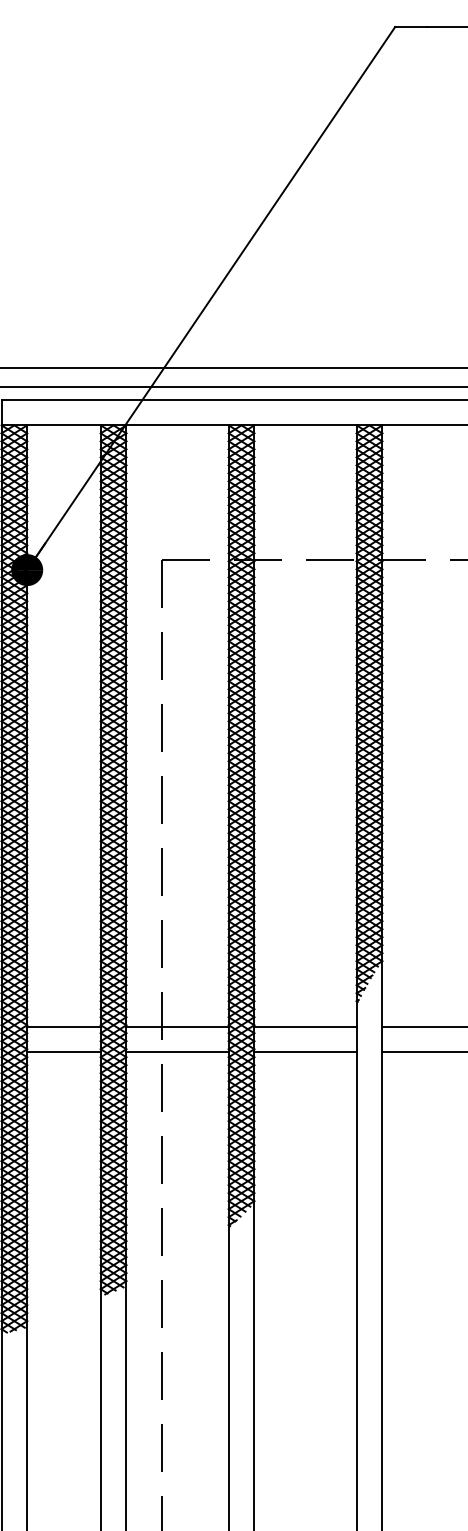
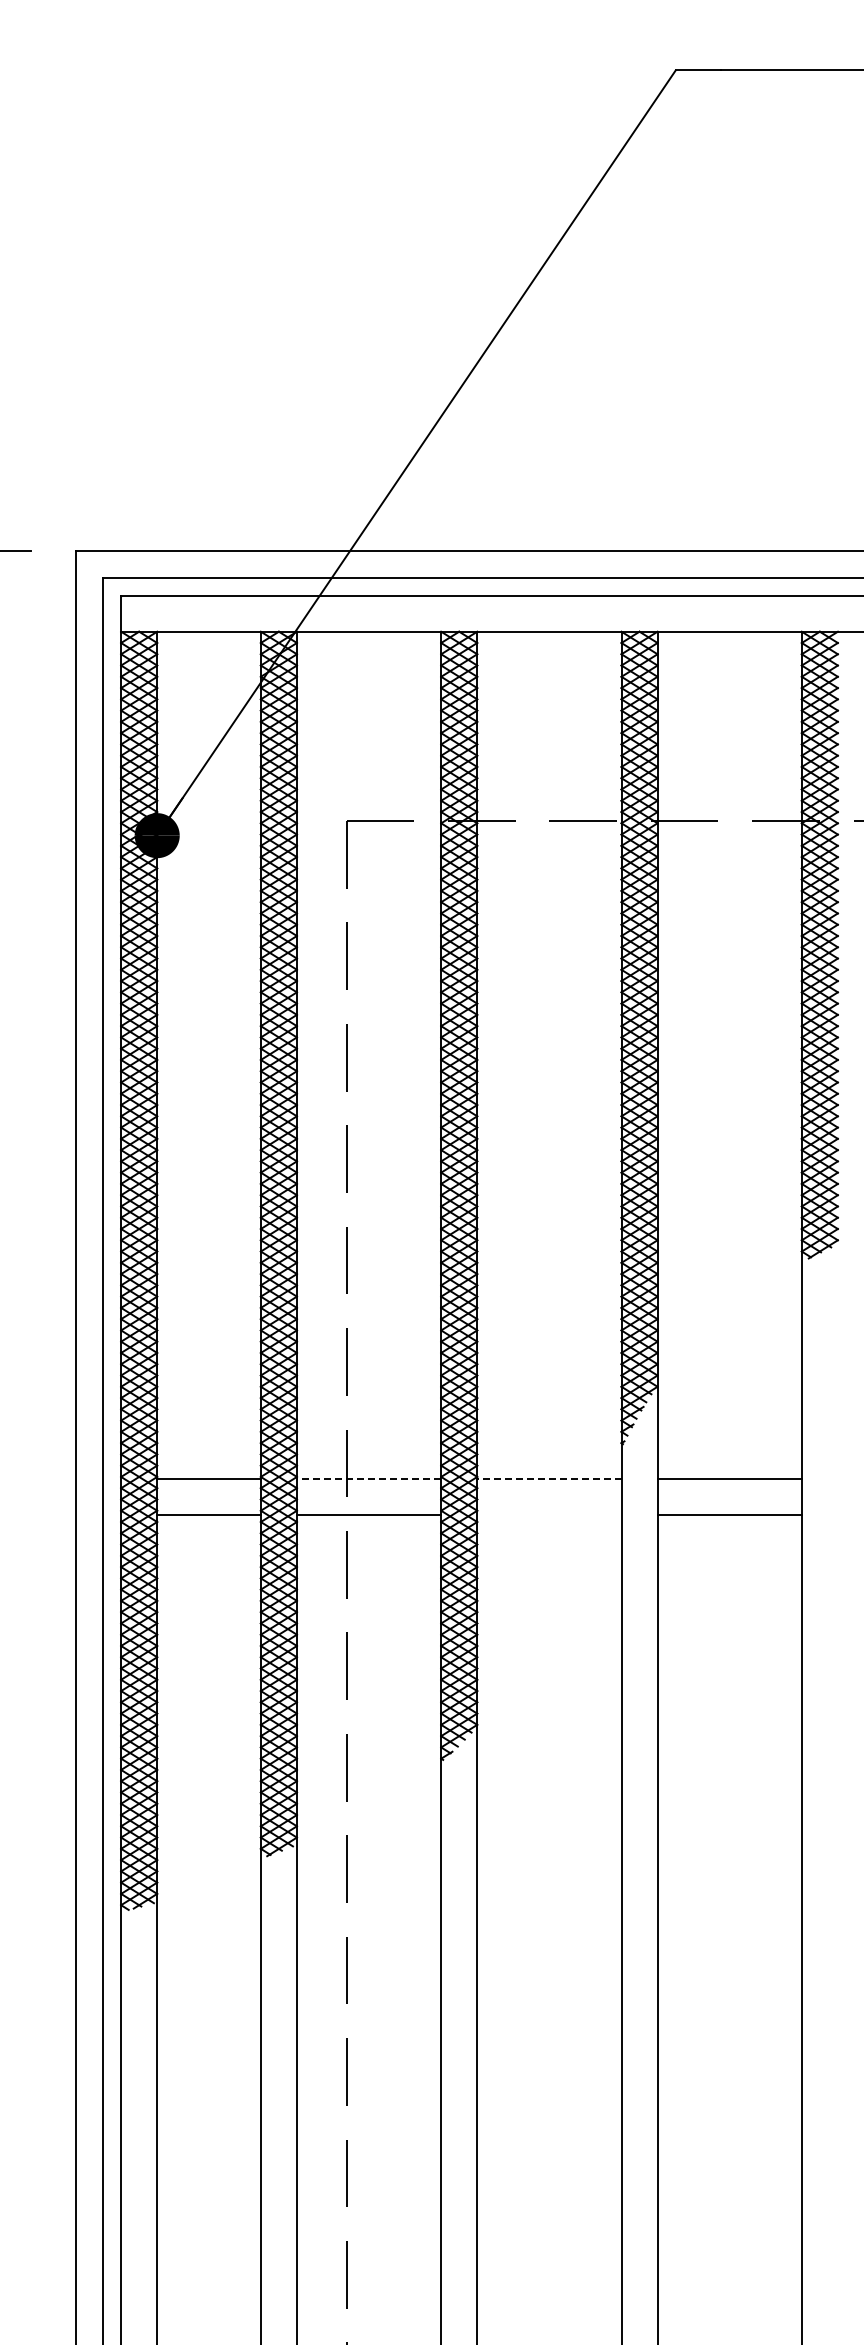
line: (177, 1027) -> (368, 1479), solid -> dashed
line: (304, 1027) -> (548, 1479), solid -> dashed
line: (305, 1052) -> (549, 1515), removed

